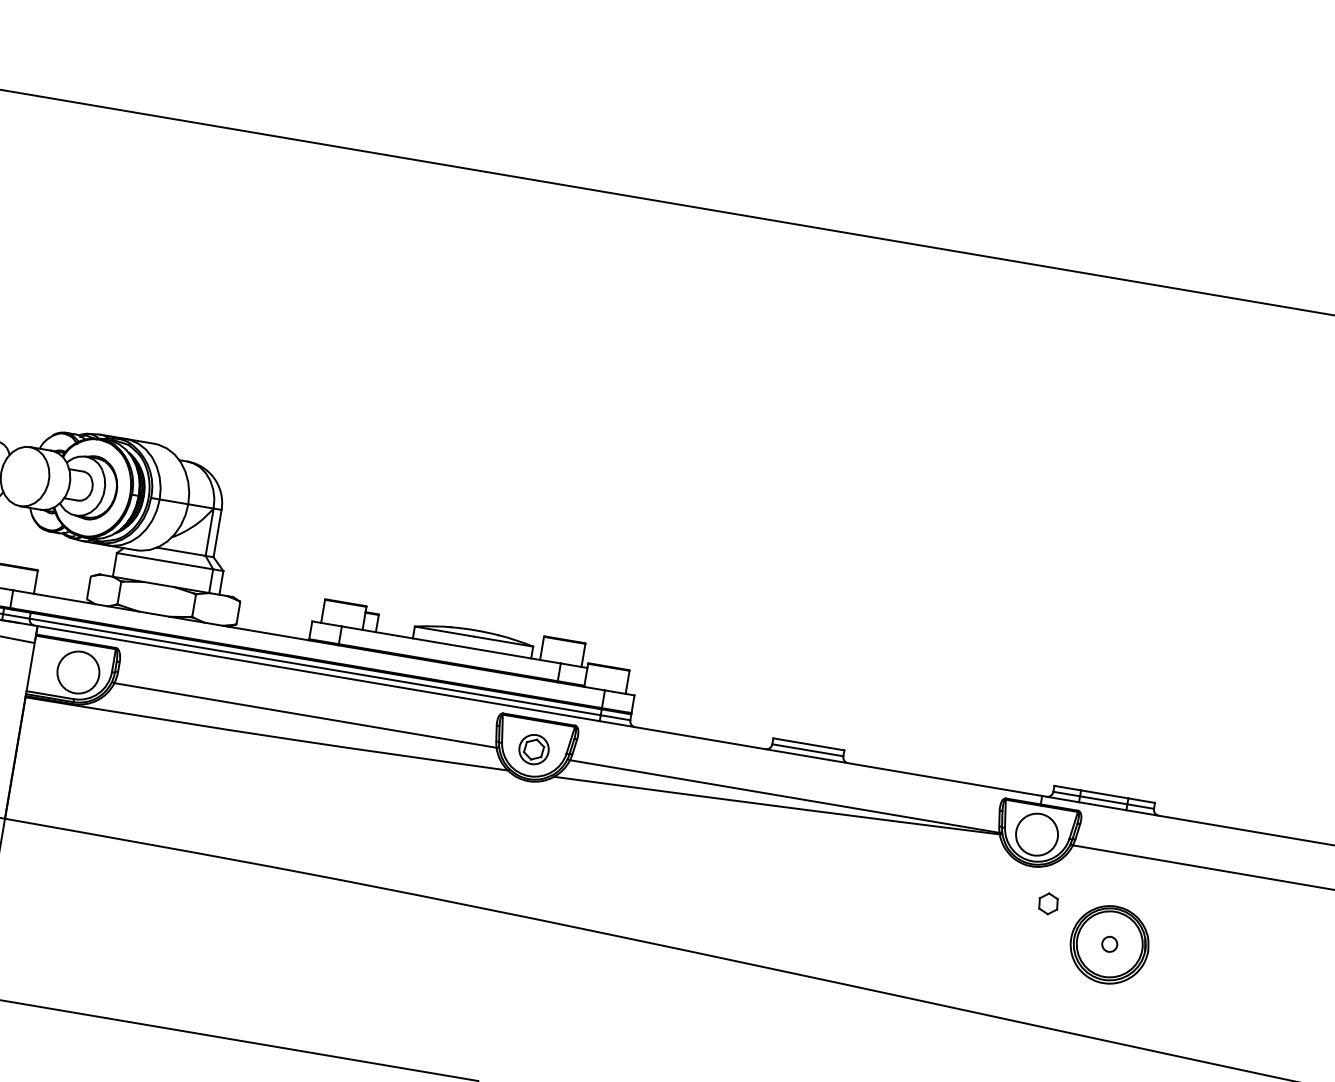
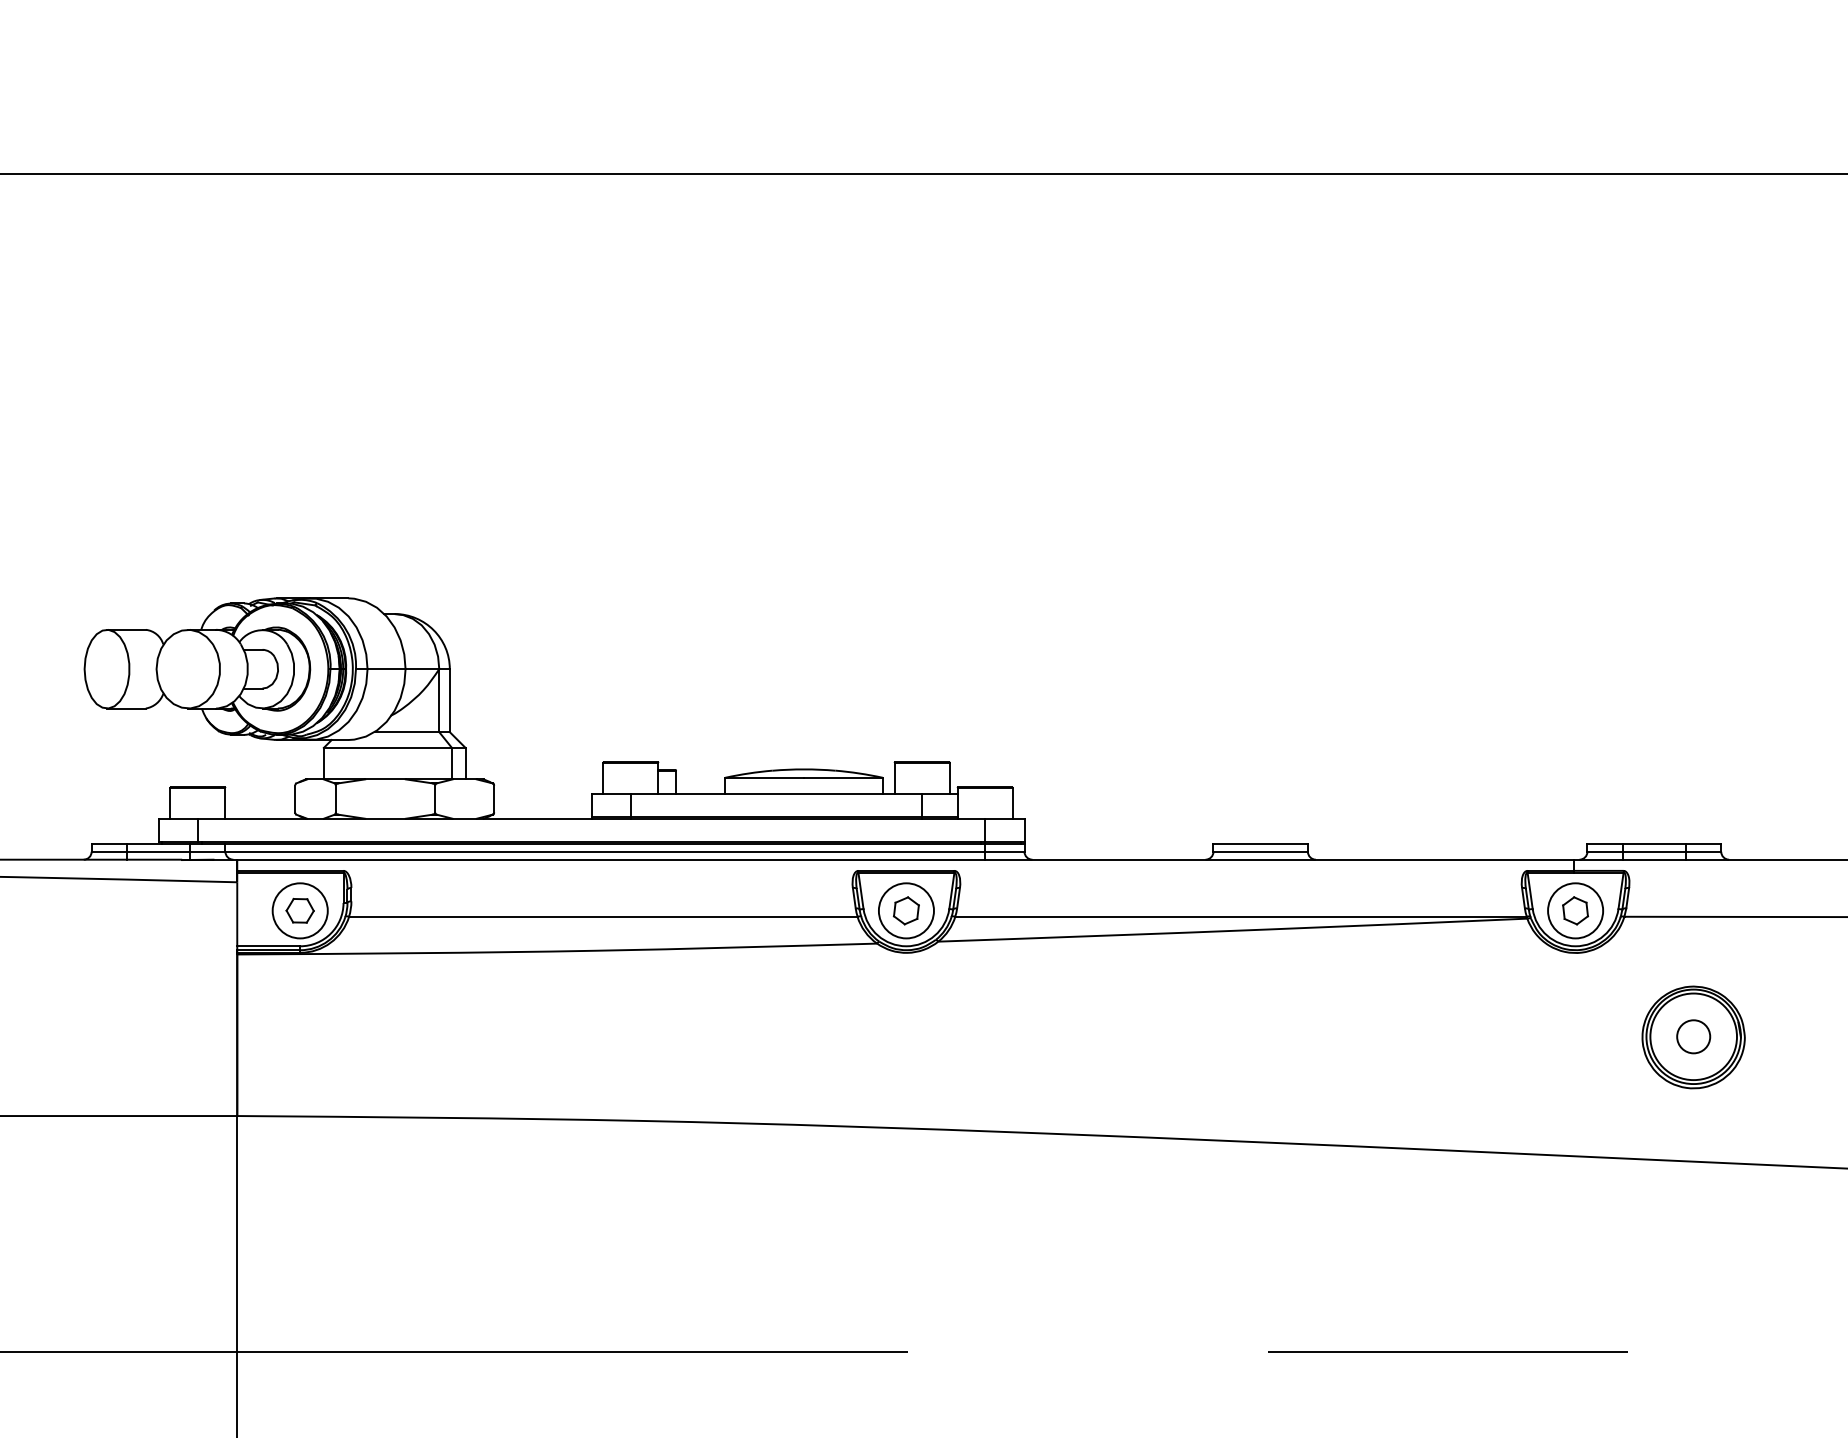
part: (77, 672) -> (299, 910), added
circle: (533, 749) -> (905, 910), size x1.43
part: (1048, 903) -> (1575, 910), moved
circle: (1109, 944) -> (1693, 1036), size x1.67

